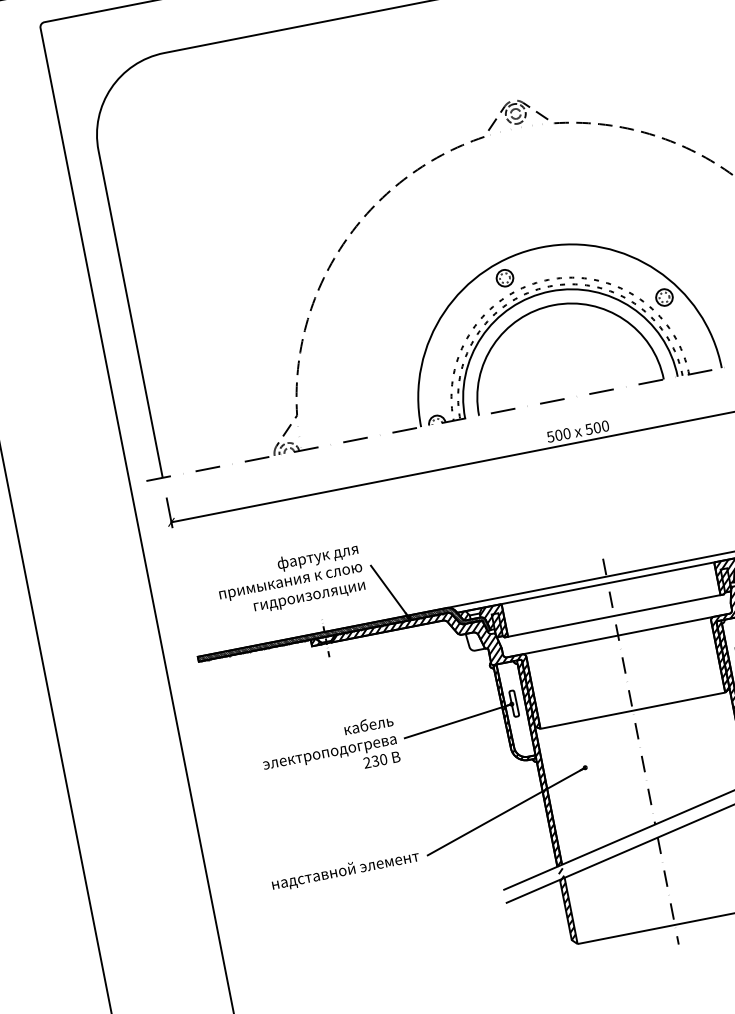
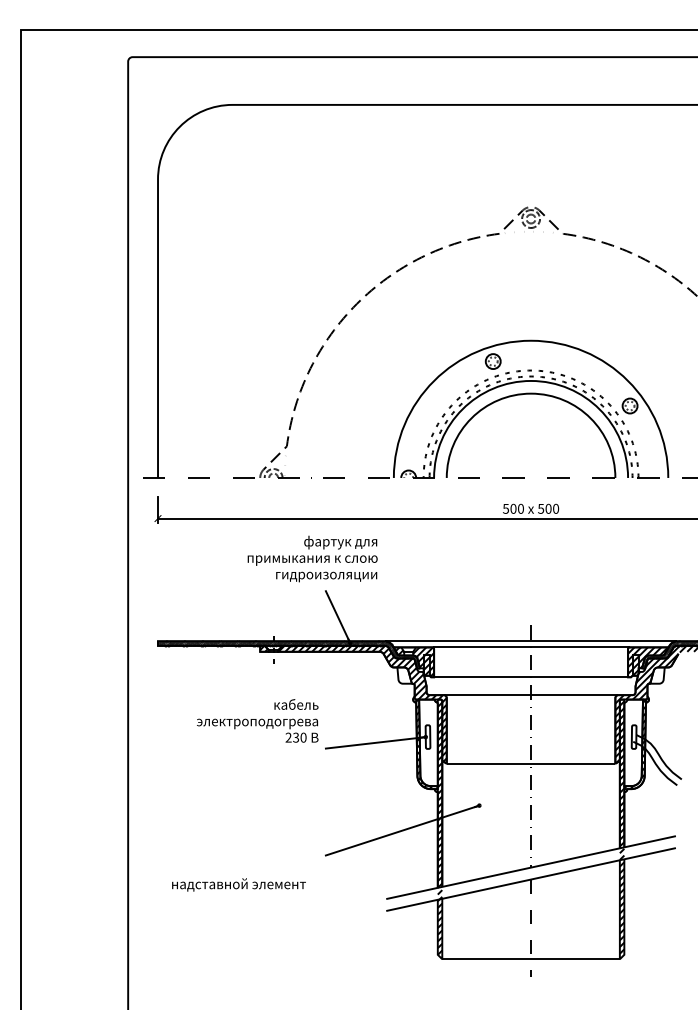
text: (290, 580) -> (312, 558), moved
text: (329, 750) -> (257, 720), moved
text: (345, 870) -> (238, 884), moved

